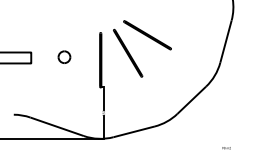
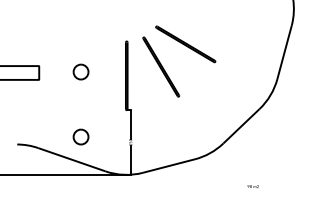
part: (64, 108) -> (80, 136), added
text: (225, 148) -> (252, 186), moved

